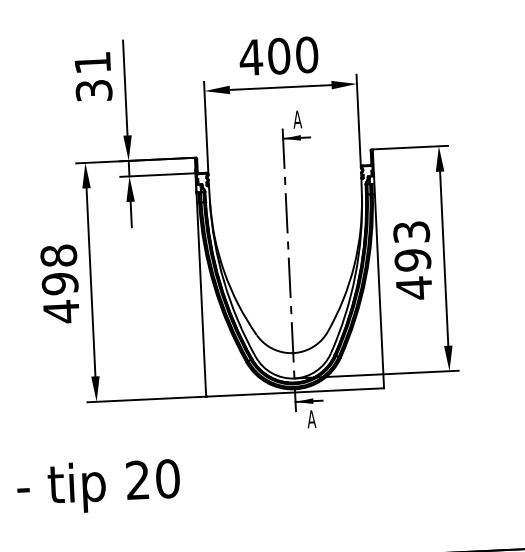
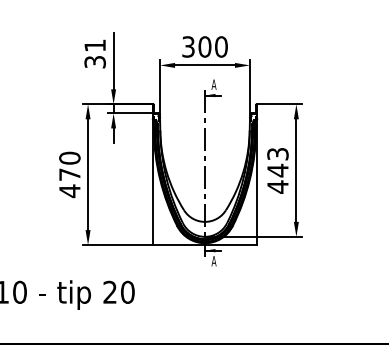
text: (251, 56) -> (188, 46), 400 -> 300
text: (412, 260) -> (277, 170), 493 -> 443
text: (58, 269) -> (69, 166), 498 -> 470

